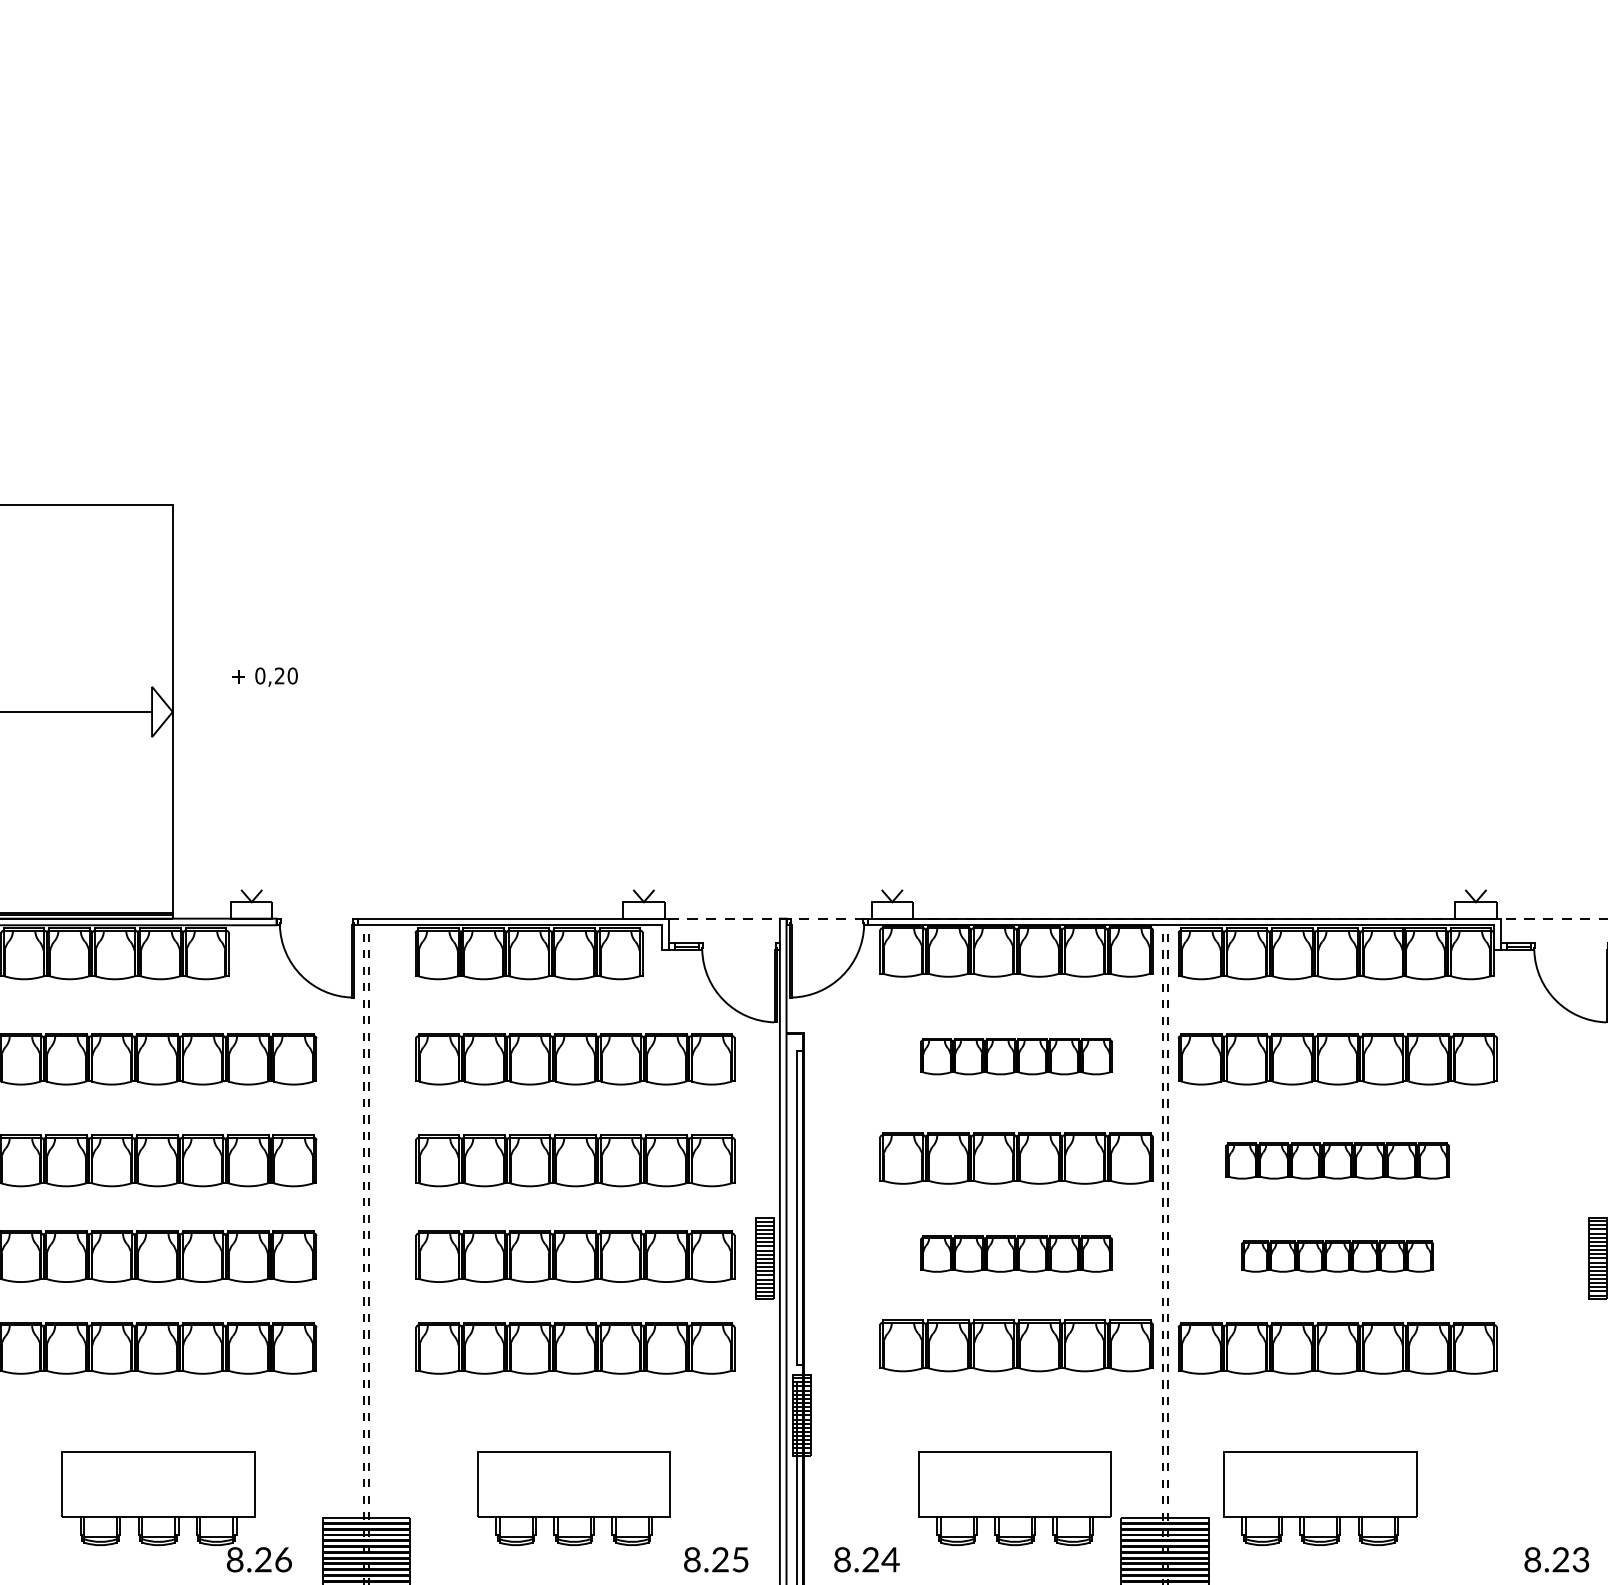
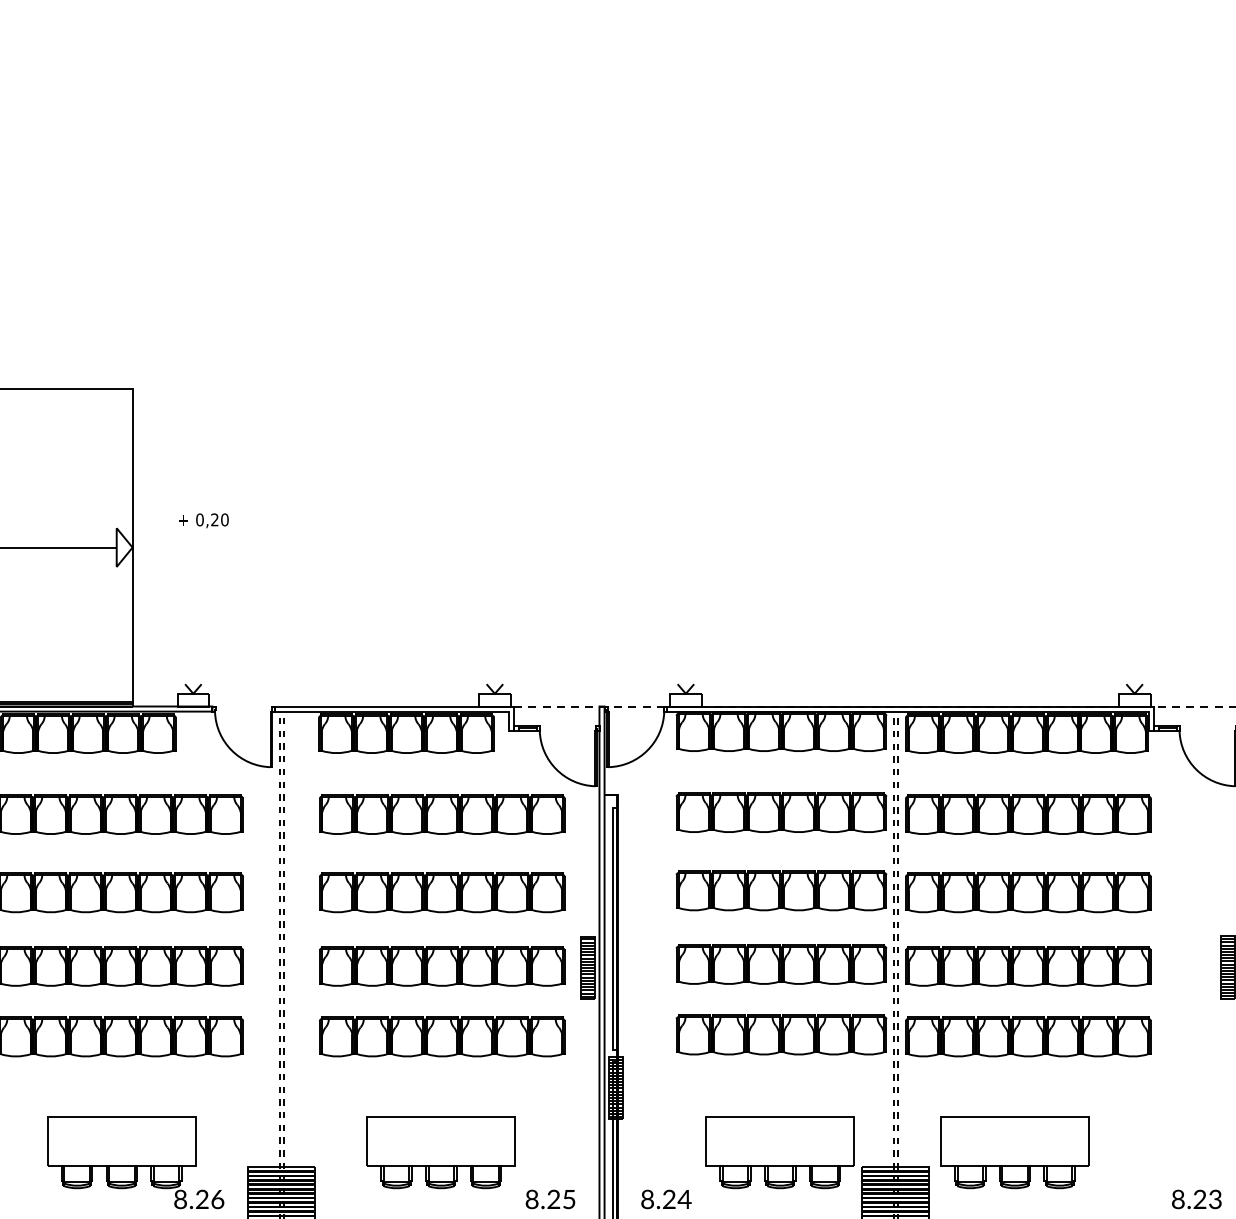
part: (1016, 1056) -> (781, 812), size x1.43
part: (1337, 1160) -> (1028, 892), size x1.43
part: (1016, 1253) -> (781, 963), size x1.43
part: (1337, 1256) -> (1028, 966), size x1.67

